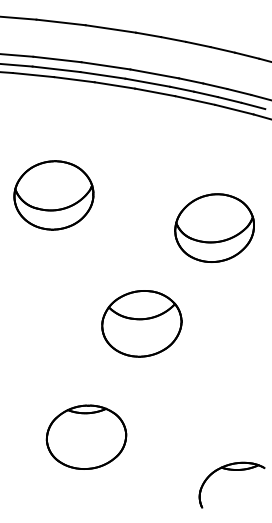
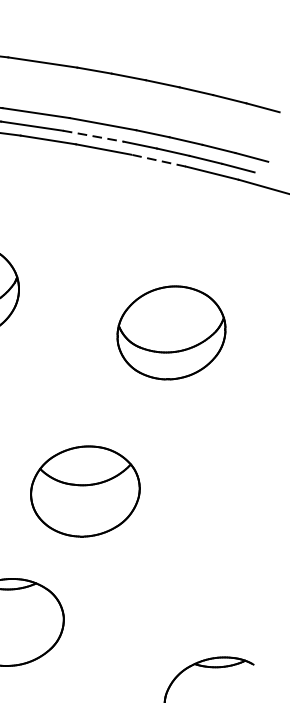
line: (147, 82) -> (93, 135), solid -> dashed
line: (194, 100) -> (157, 160), solid -> dashed
part: (214, 227) -> (171, 332), moved
part: (141, 323) -> (84, 491), moved

